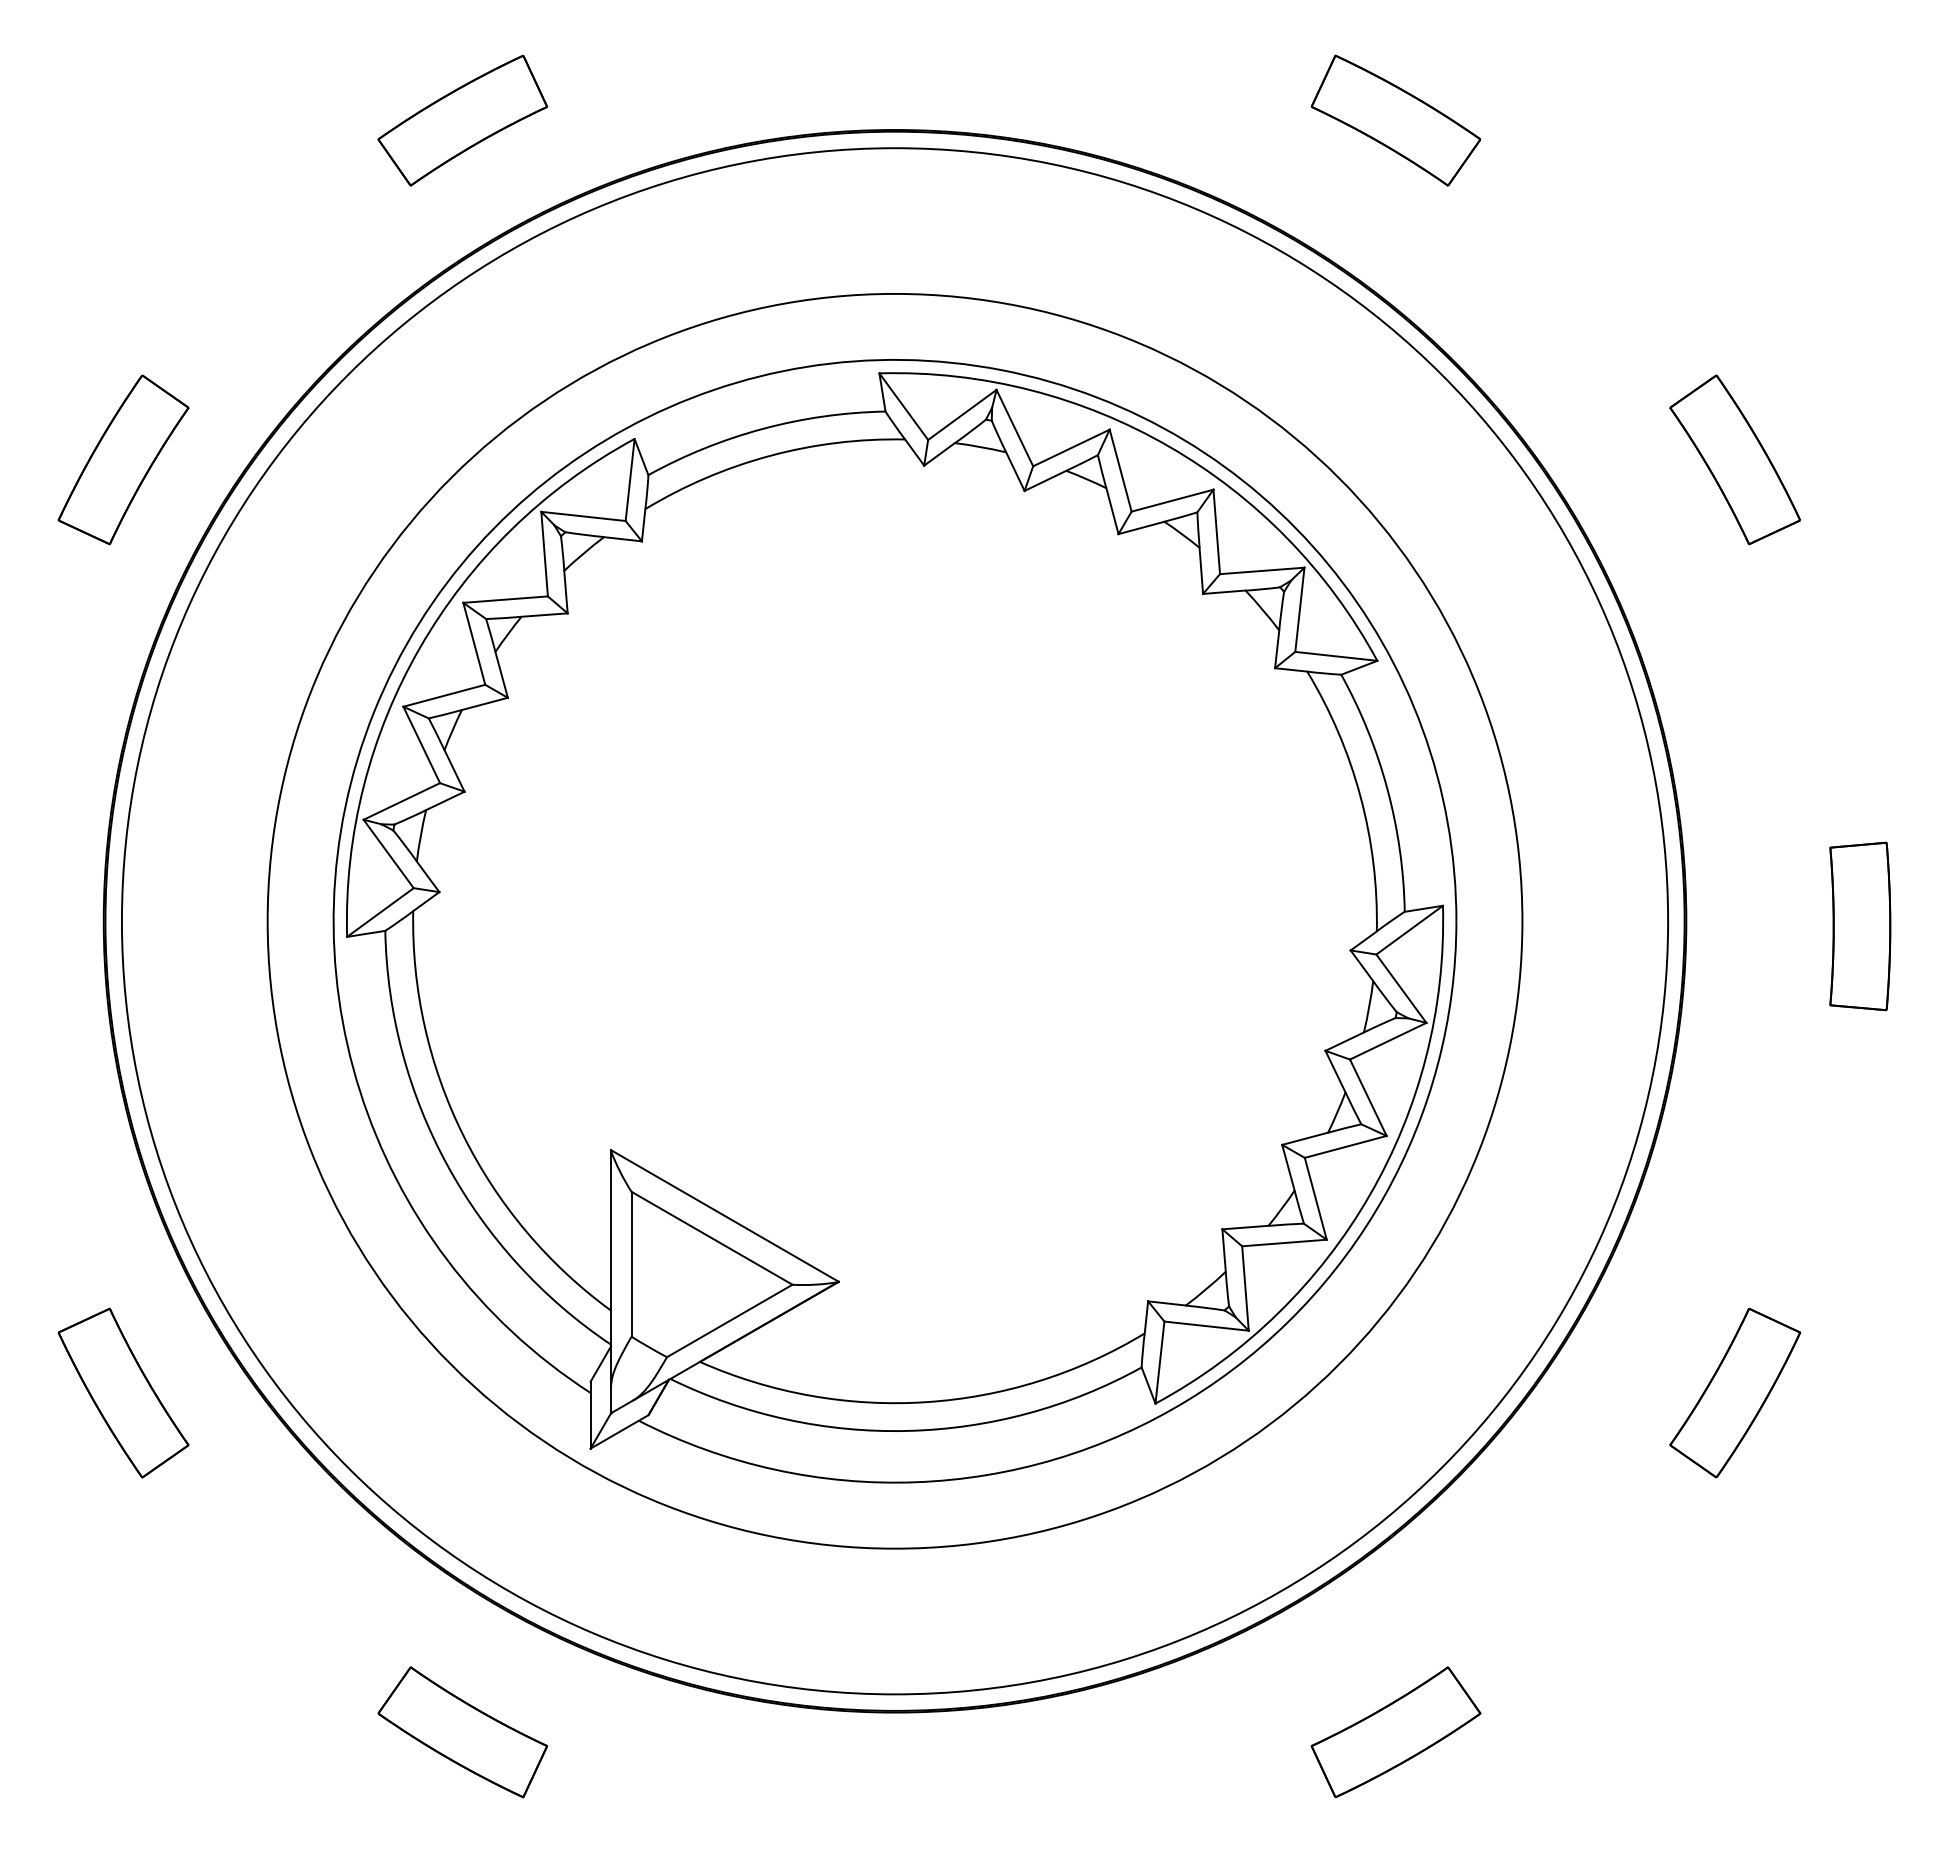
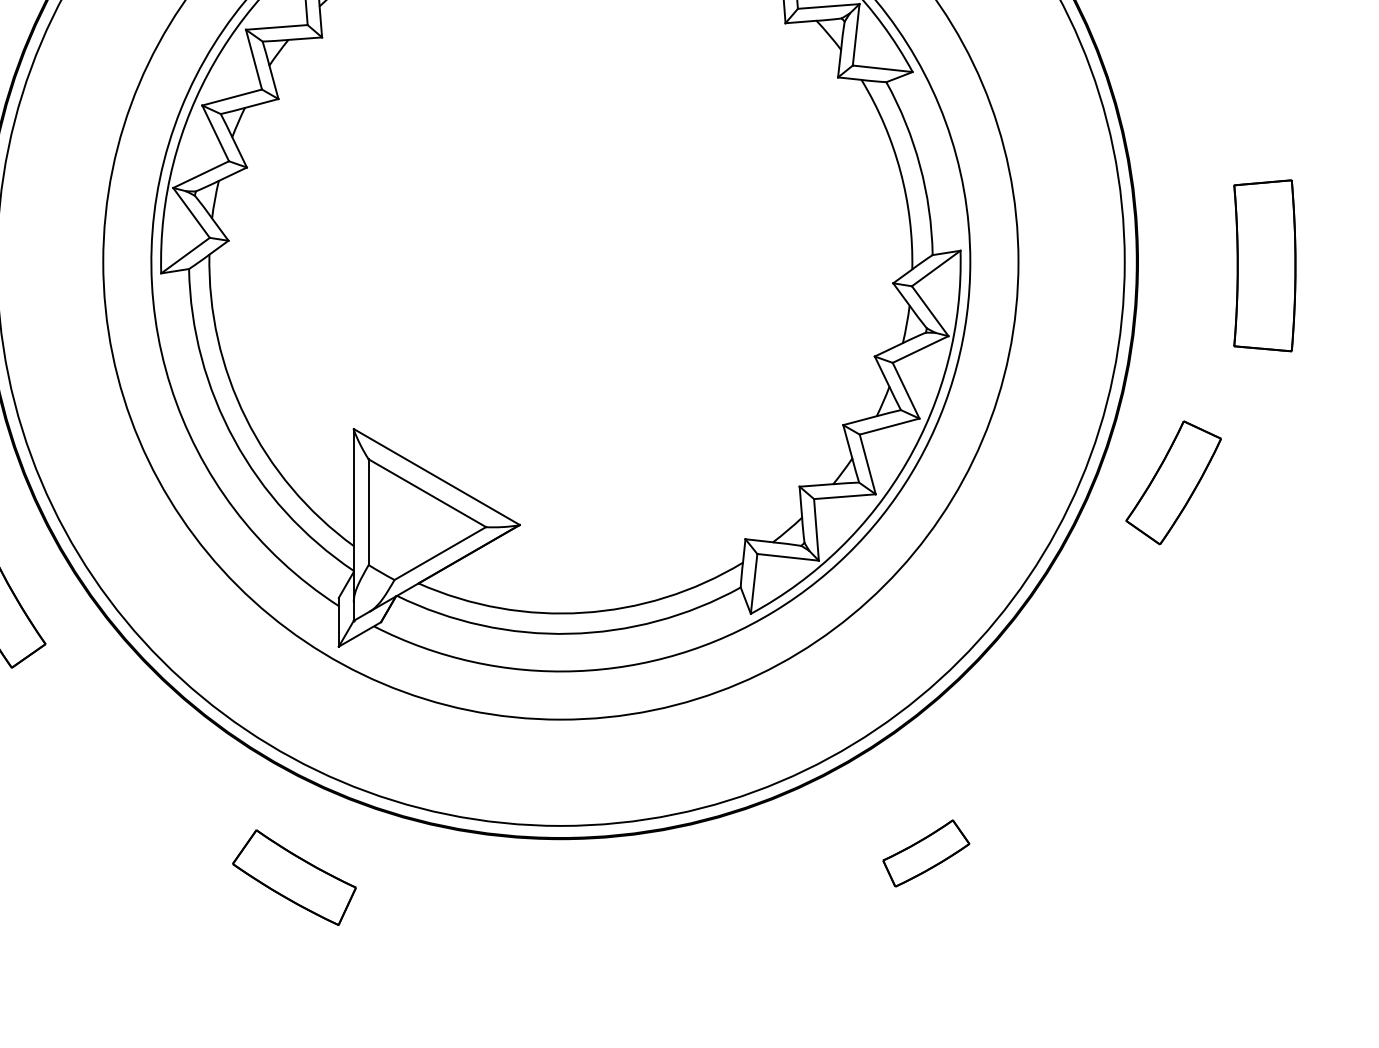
part: (1860, 926) -> (1265, 265), size x1.4
part: (1734, 1392) -> (1173, 482), moved
part: (1395, 1731) -> (925, 853), size x0.7
part: (462, 1732) -> (294, 877), moved

